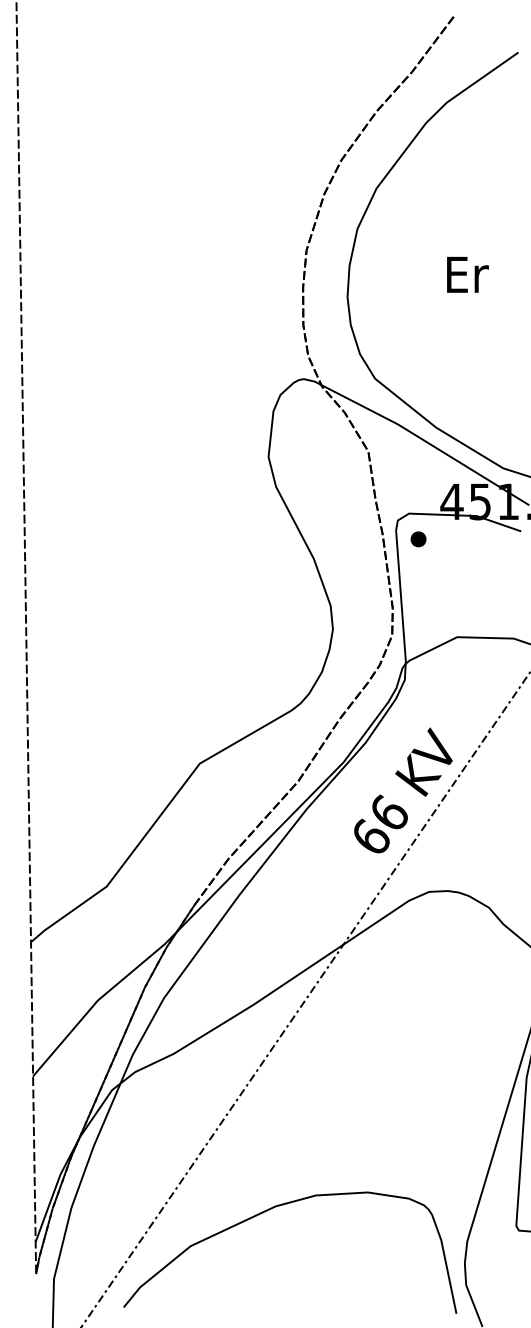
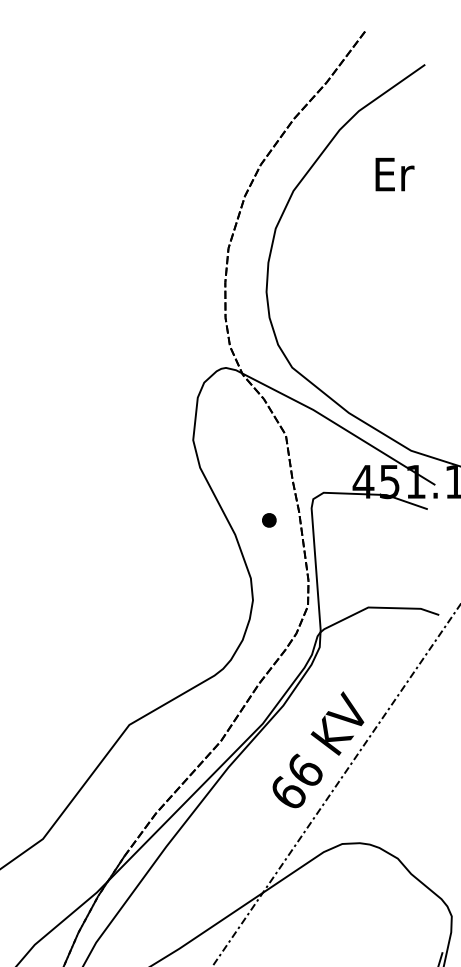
text: (467, 274) -> (394, 174), moved
part: (418, 539) -> (269, 520), moved

